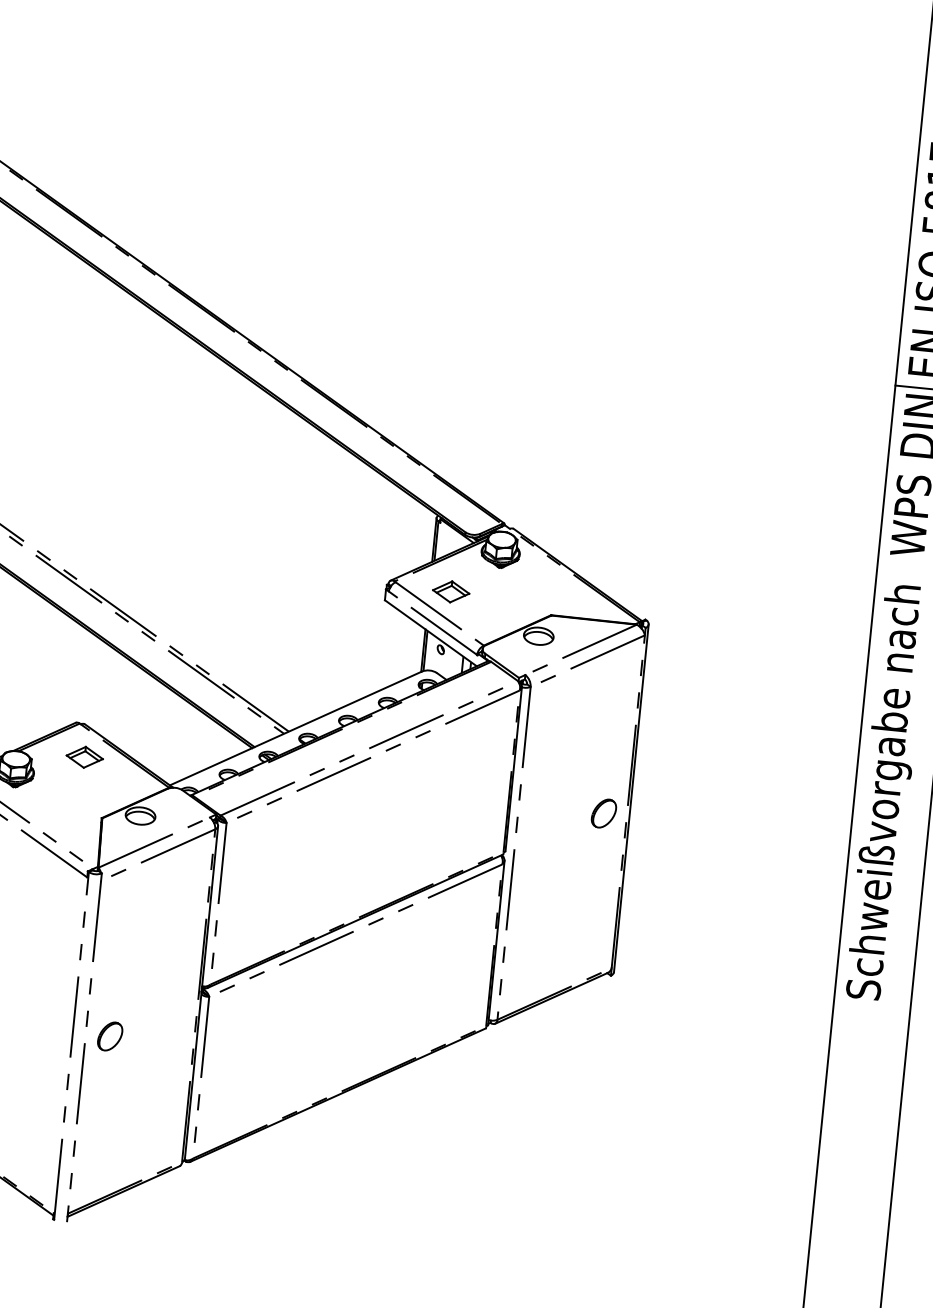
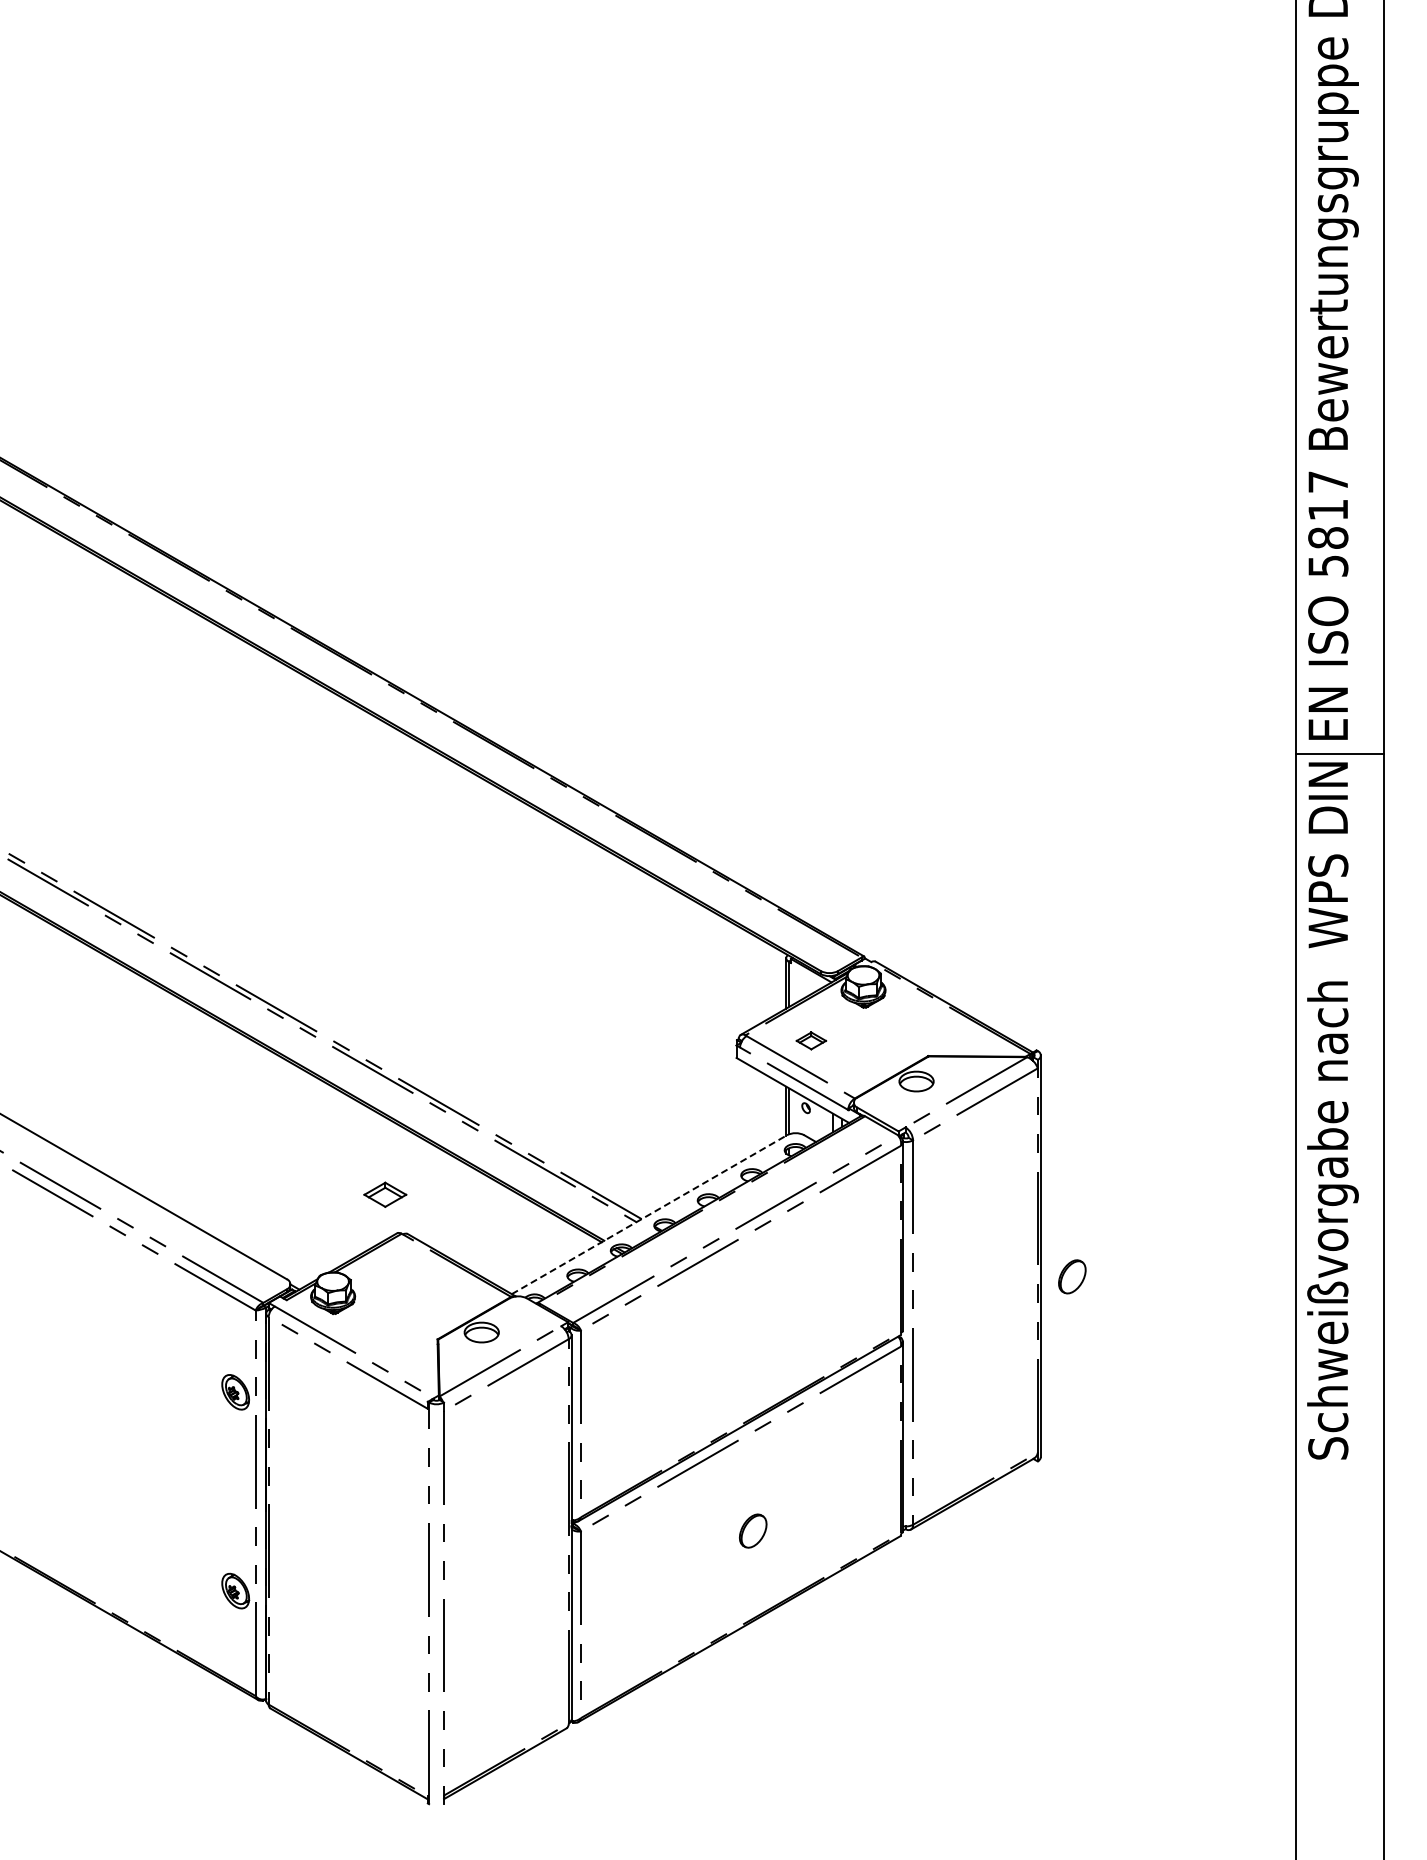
part: (451, 591) -> (811, 1040), size x0.7
line: (296, 728) -> (649, 1214), solid -> dashed
part: (84, 757) -> (385, 1194), moved
part: (604, 813) -> (1072, 1276), moved
part: (110, 1036) -> (753, 1530), moved

